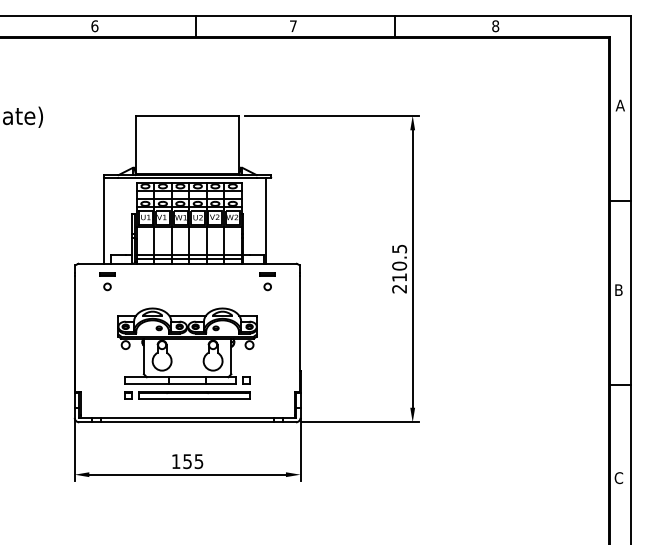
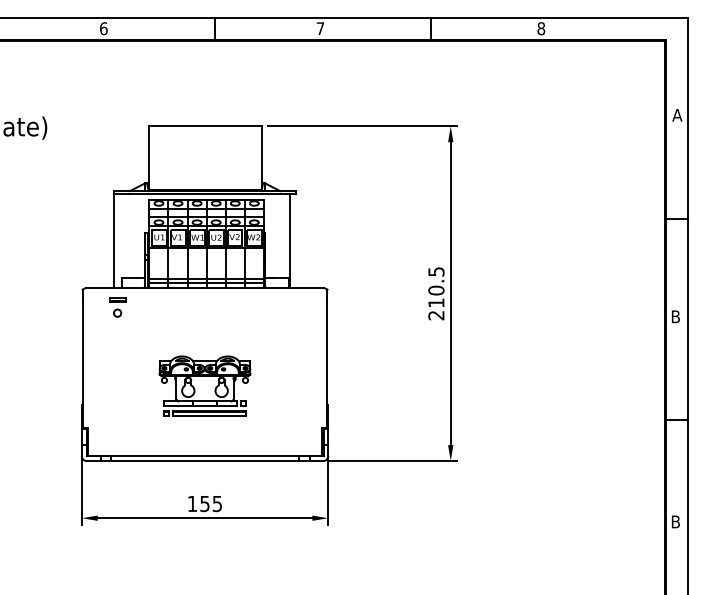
part: (267, 281) -> (292, 307), removed
part: (187, 353) -> (204, 385), size x0.6
text: (618, 478) -> (675, 522), C -> B

